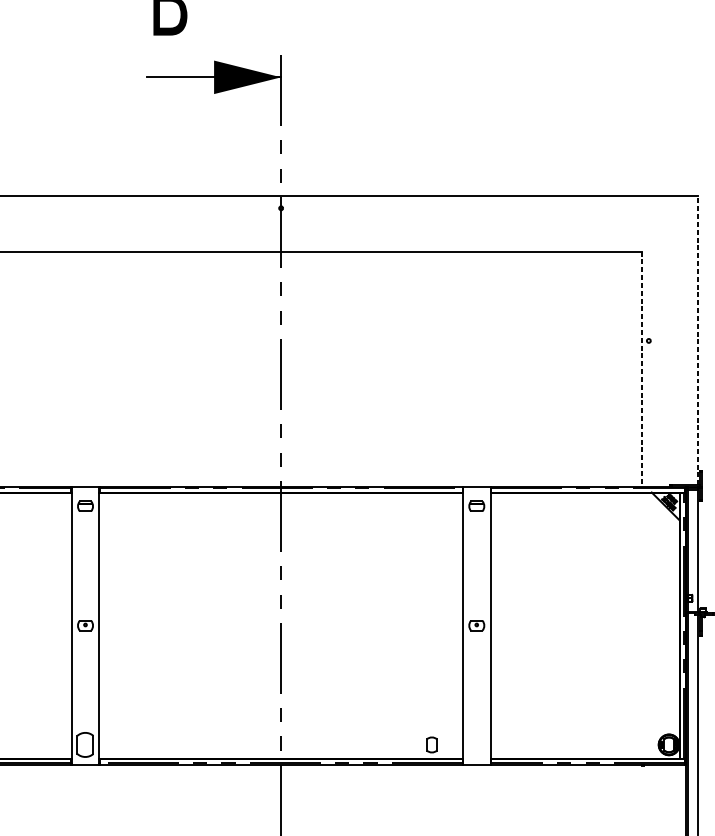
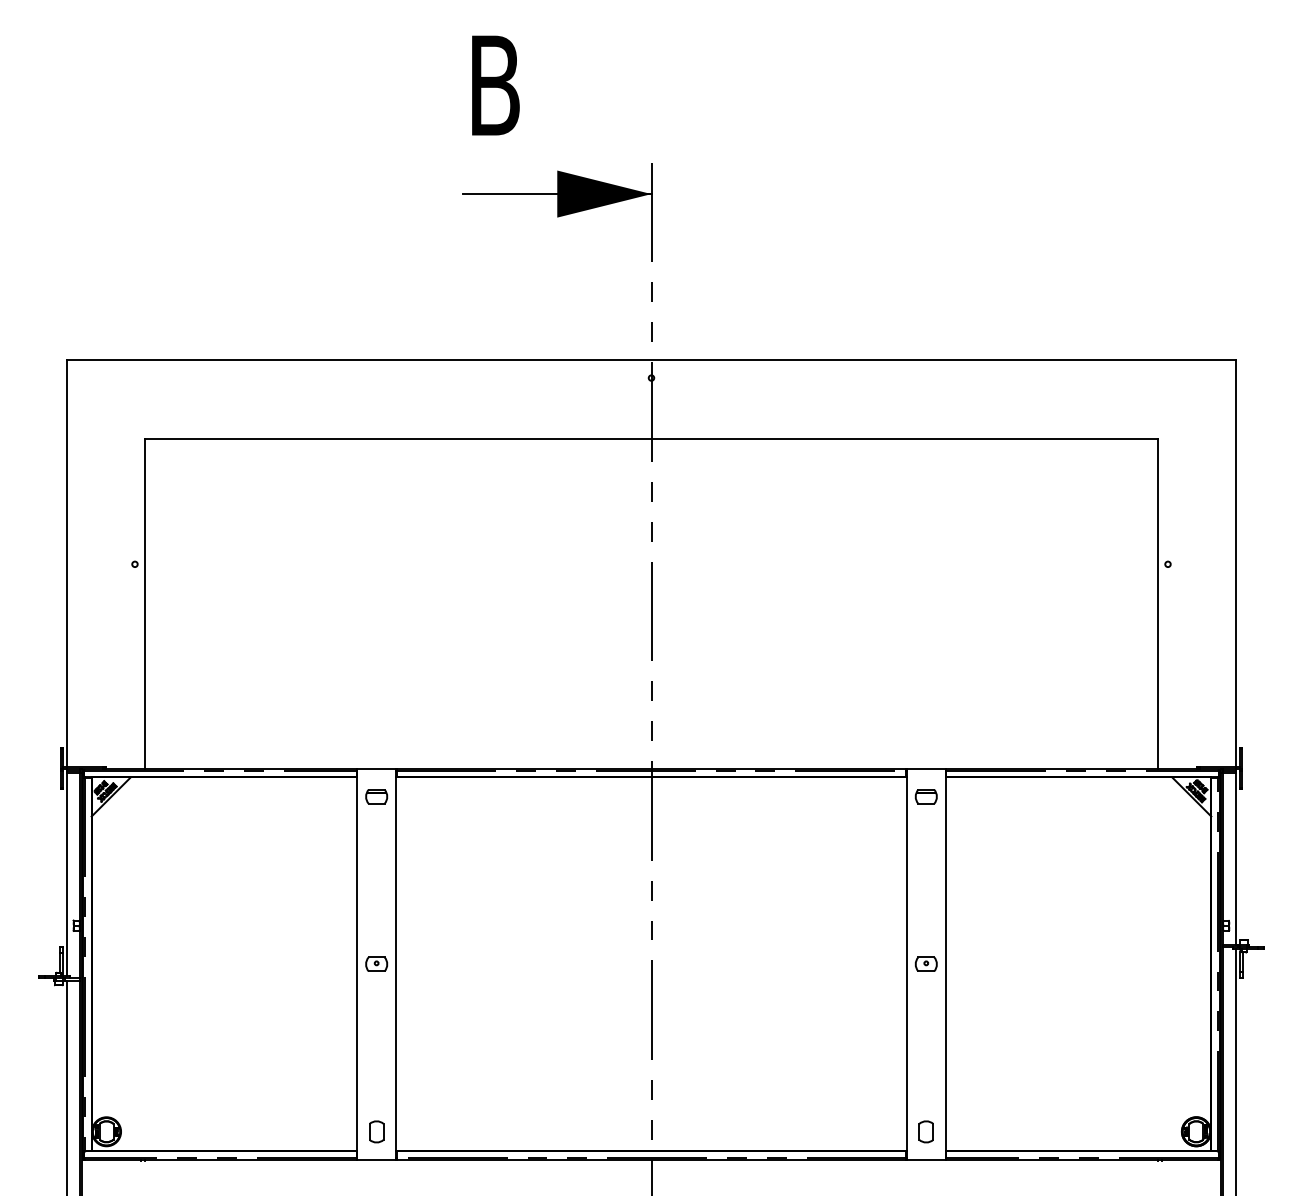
line: (697, 340) -> (1236, 563), dashed -> solid
line: (641, 368) -> (1157, 603), dashed -> solid
part: (85, 744) -> (376, 1131), size x0.62
part: (431, 744) -> (925, 1131), moved

